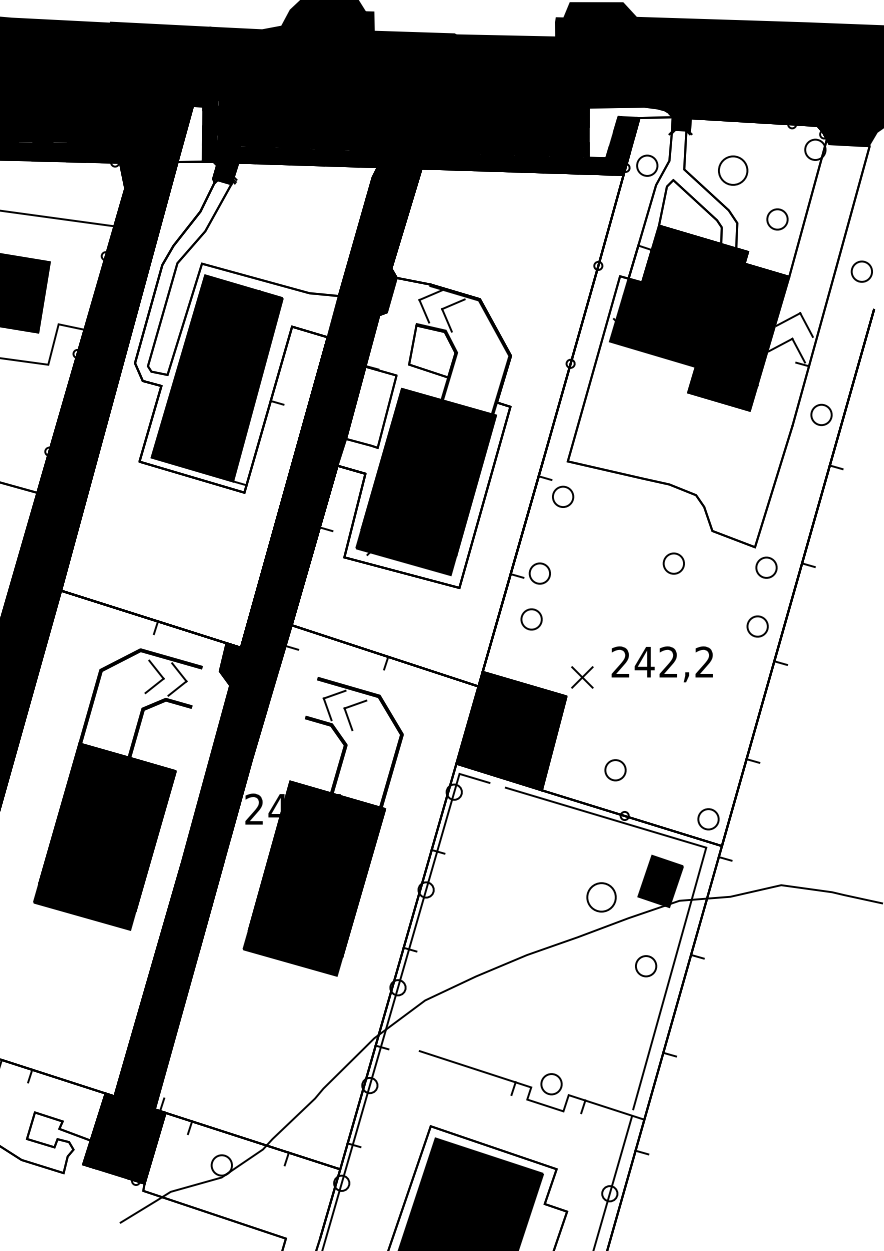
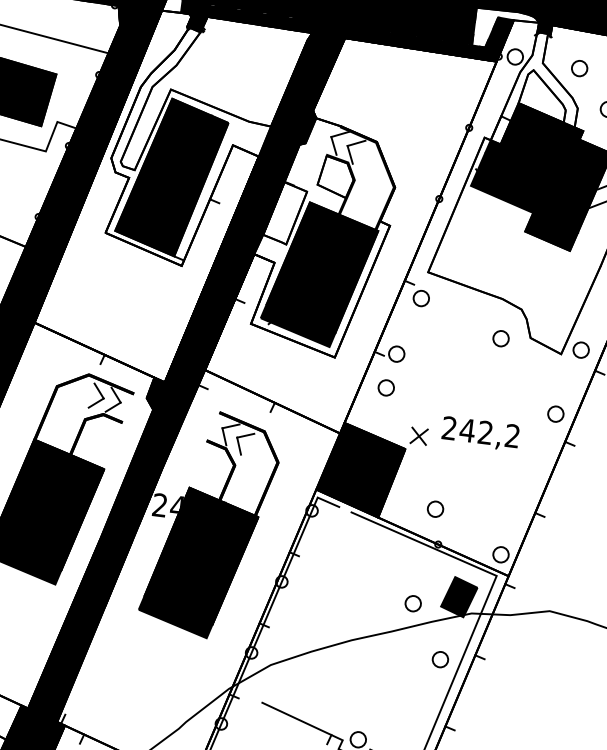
circle: (733, 170) -> (579, 68), size x0.71
circle: (673, 563) -> (500, 338), moved
circle: (766, 567) -> (581, 349), moved
circle: (601, 897) -> (413, 603), size x0.71

